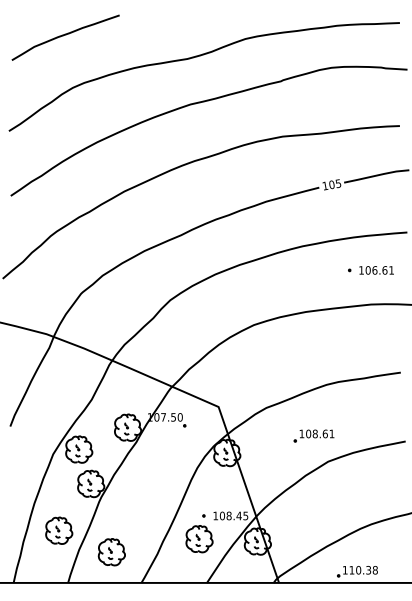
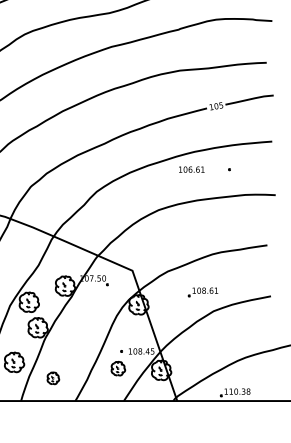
text: (376, 270) -> (191, 169), moved
part: (199, 539) -> (118, 368), size x0.7
part: (111, 552) -> (53, 378), size x0.6

